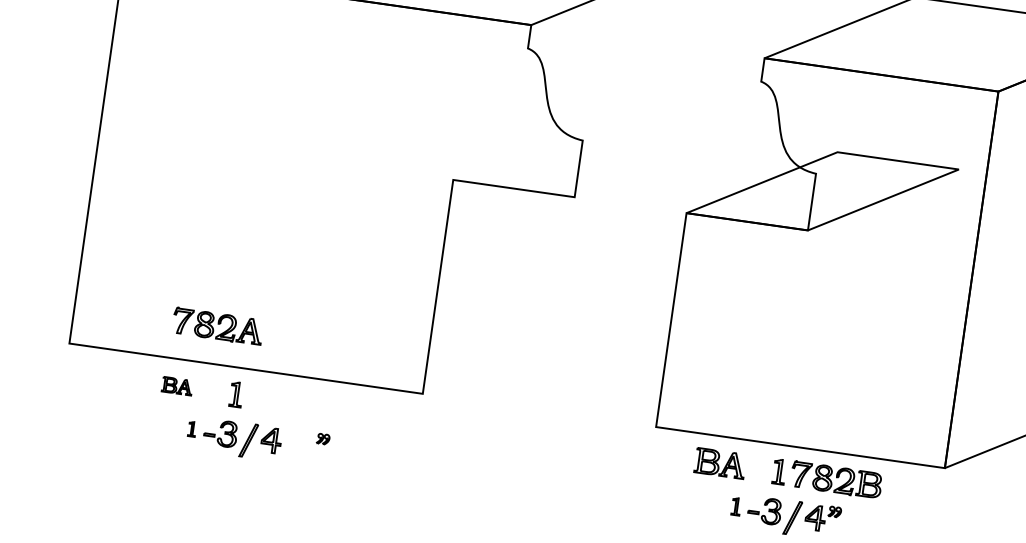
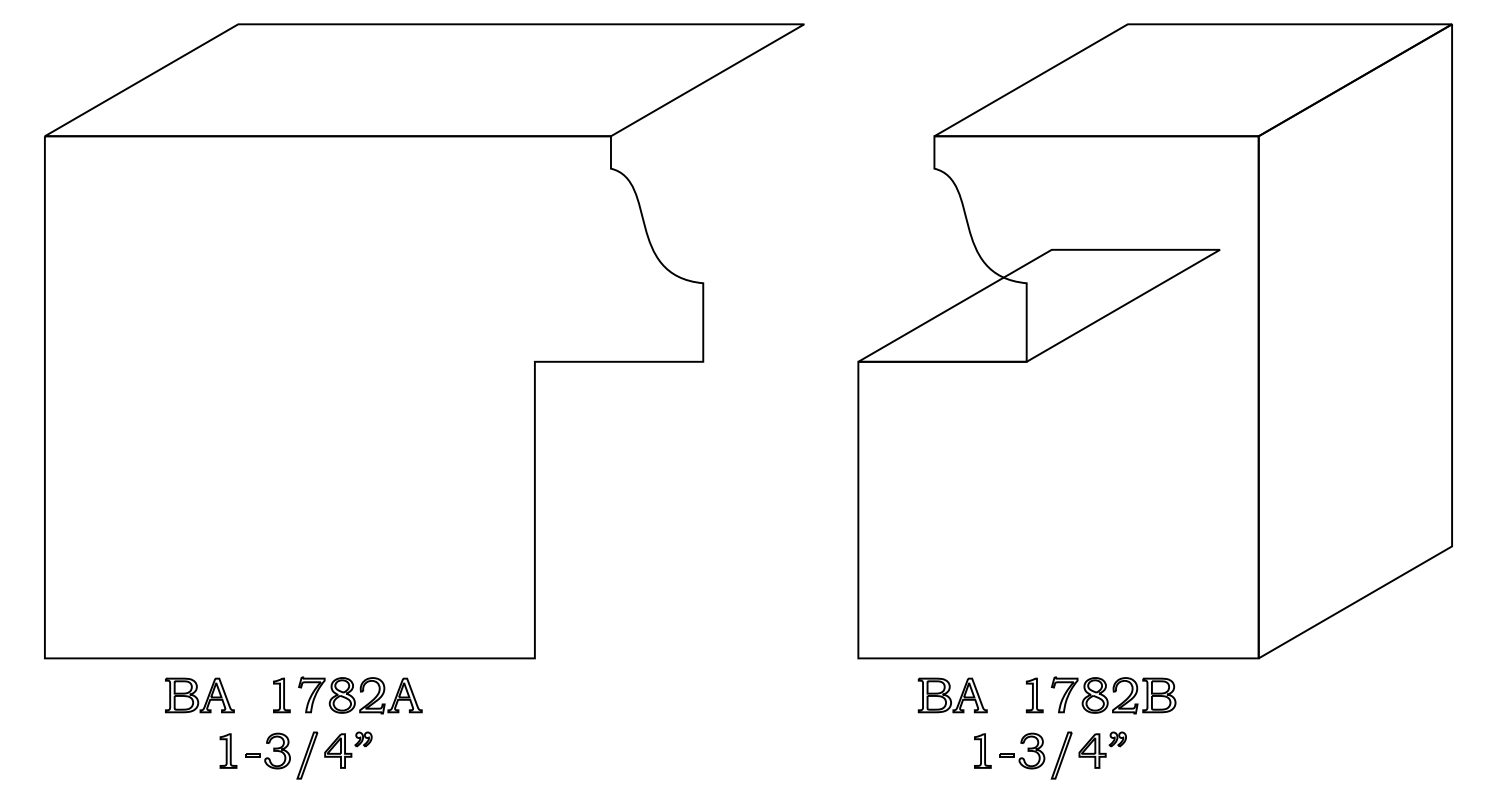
part: (217, 326) -> (360, 695), moved
part: (177, 386) -> (199, 695), size x1.67
part: (192, 428) -> (228, 750), size x1.67
part: (323, 439) -> (363, 739), moved
part: (736, 506) -> (982, 750), size x1.43

